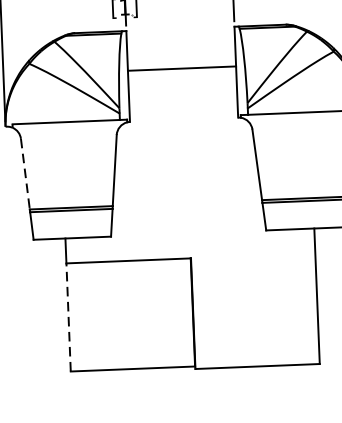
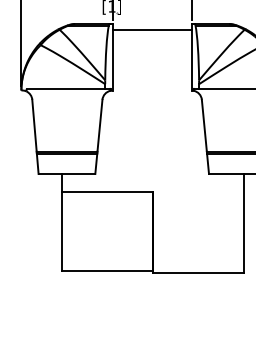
line: (181, 69) -> (151, 30), moved
line: (25, 175) -> (34, 126), dashed -> solid
line: (68, 317) -> (61, 231), dashed -> solid

